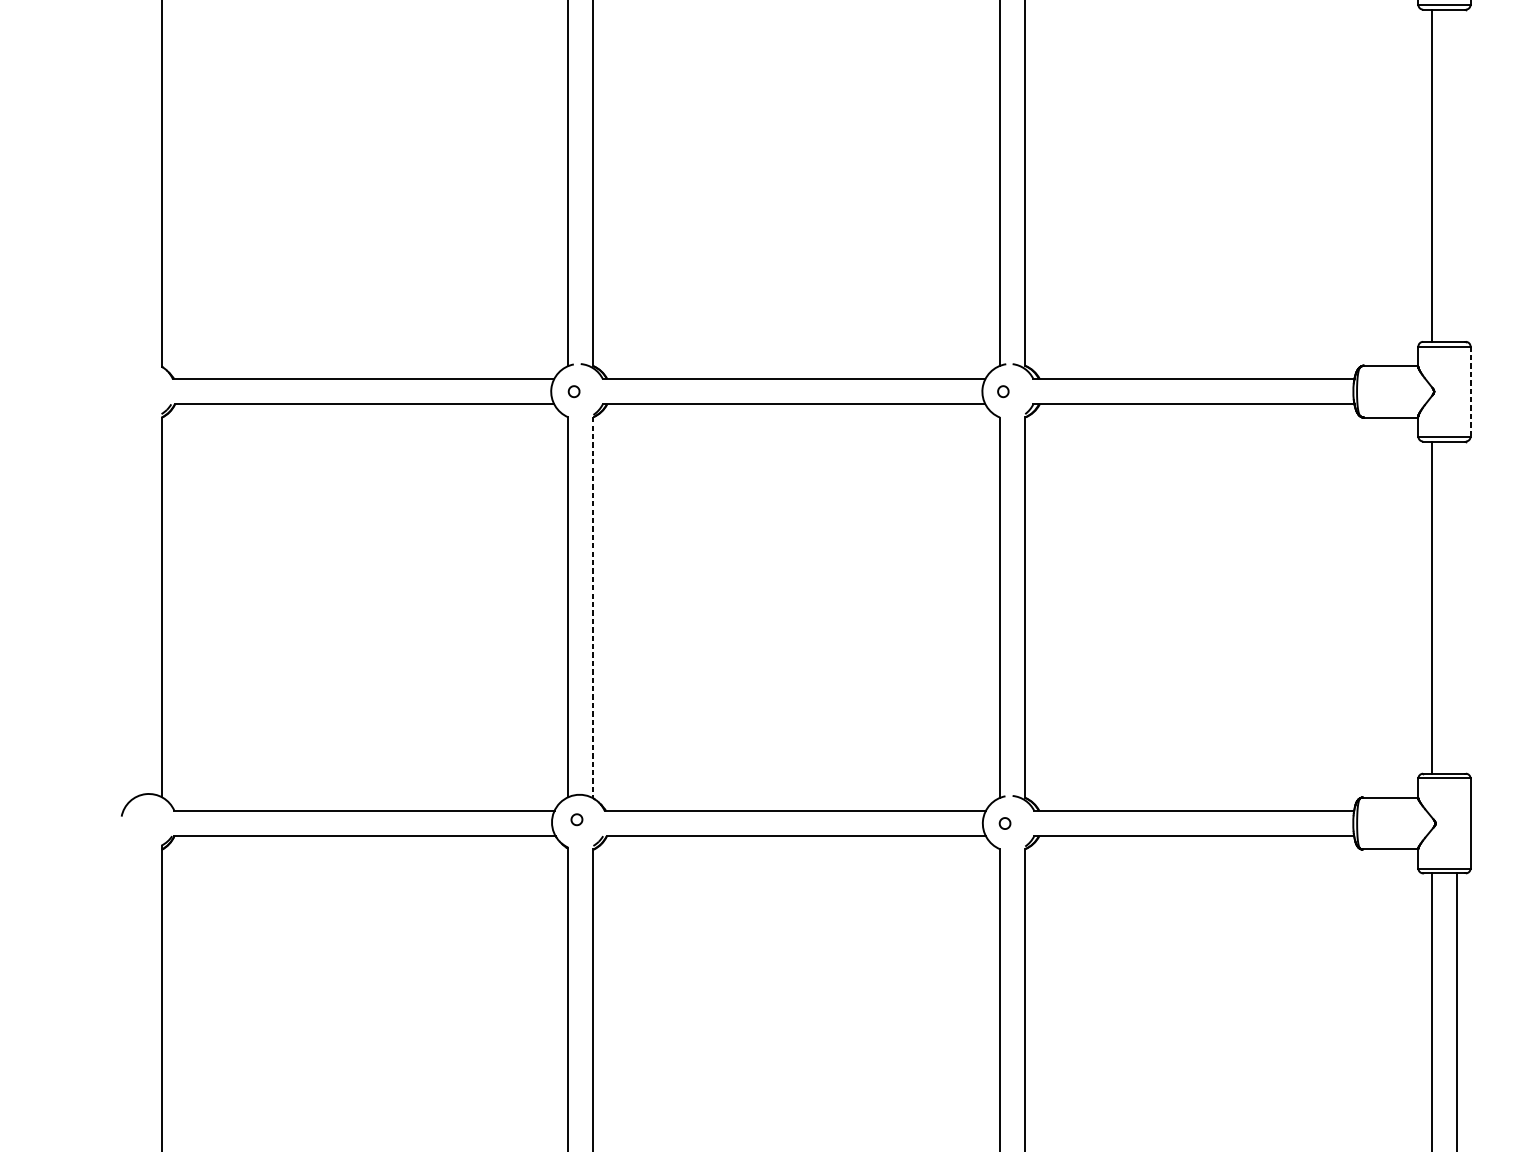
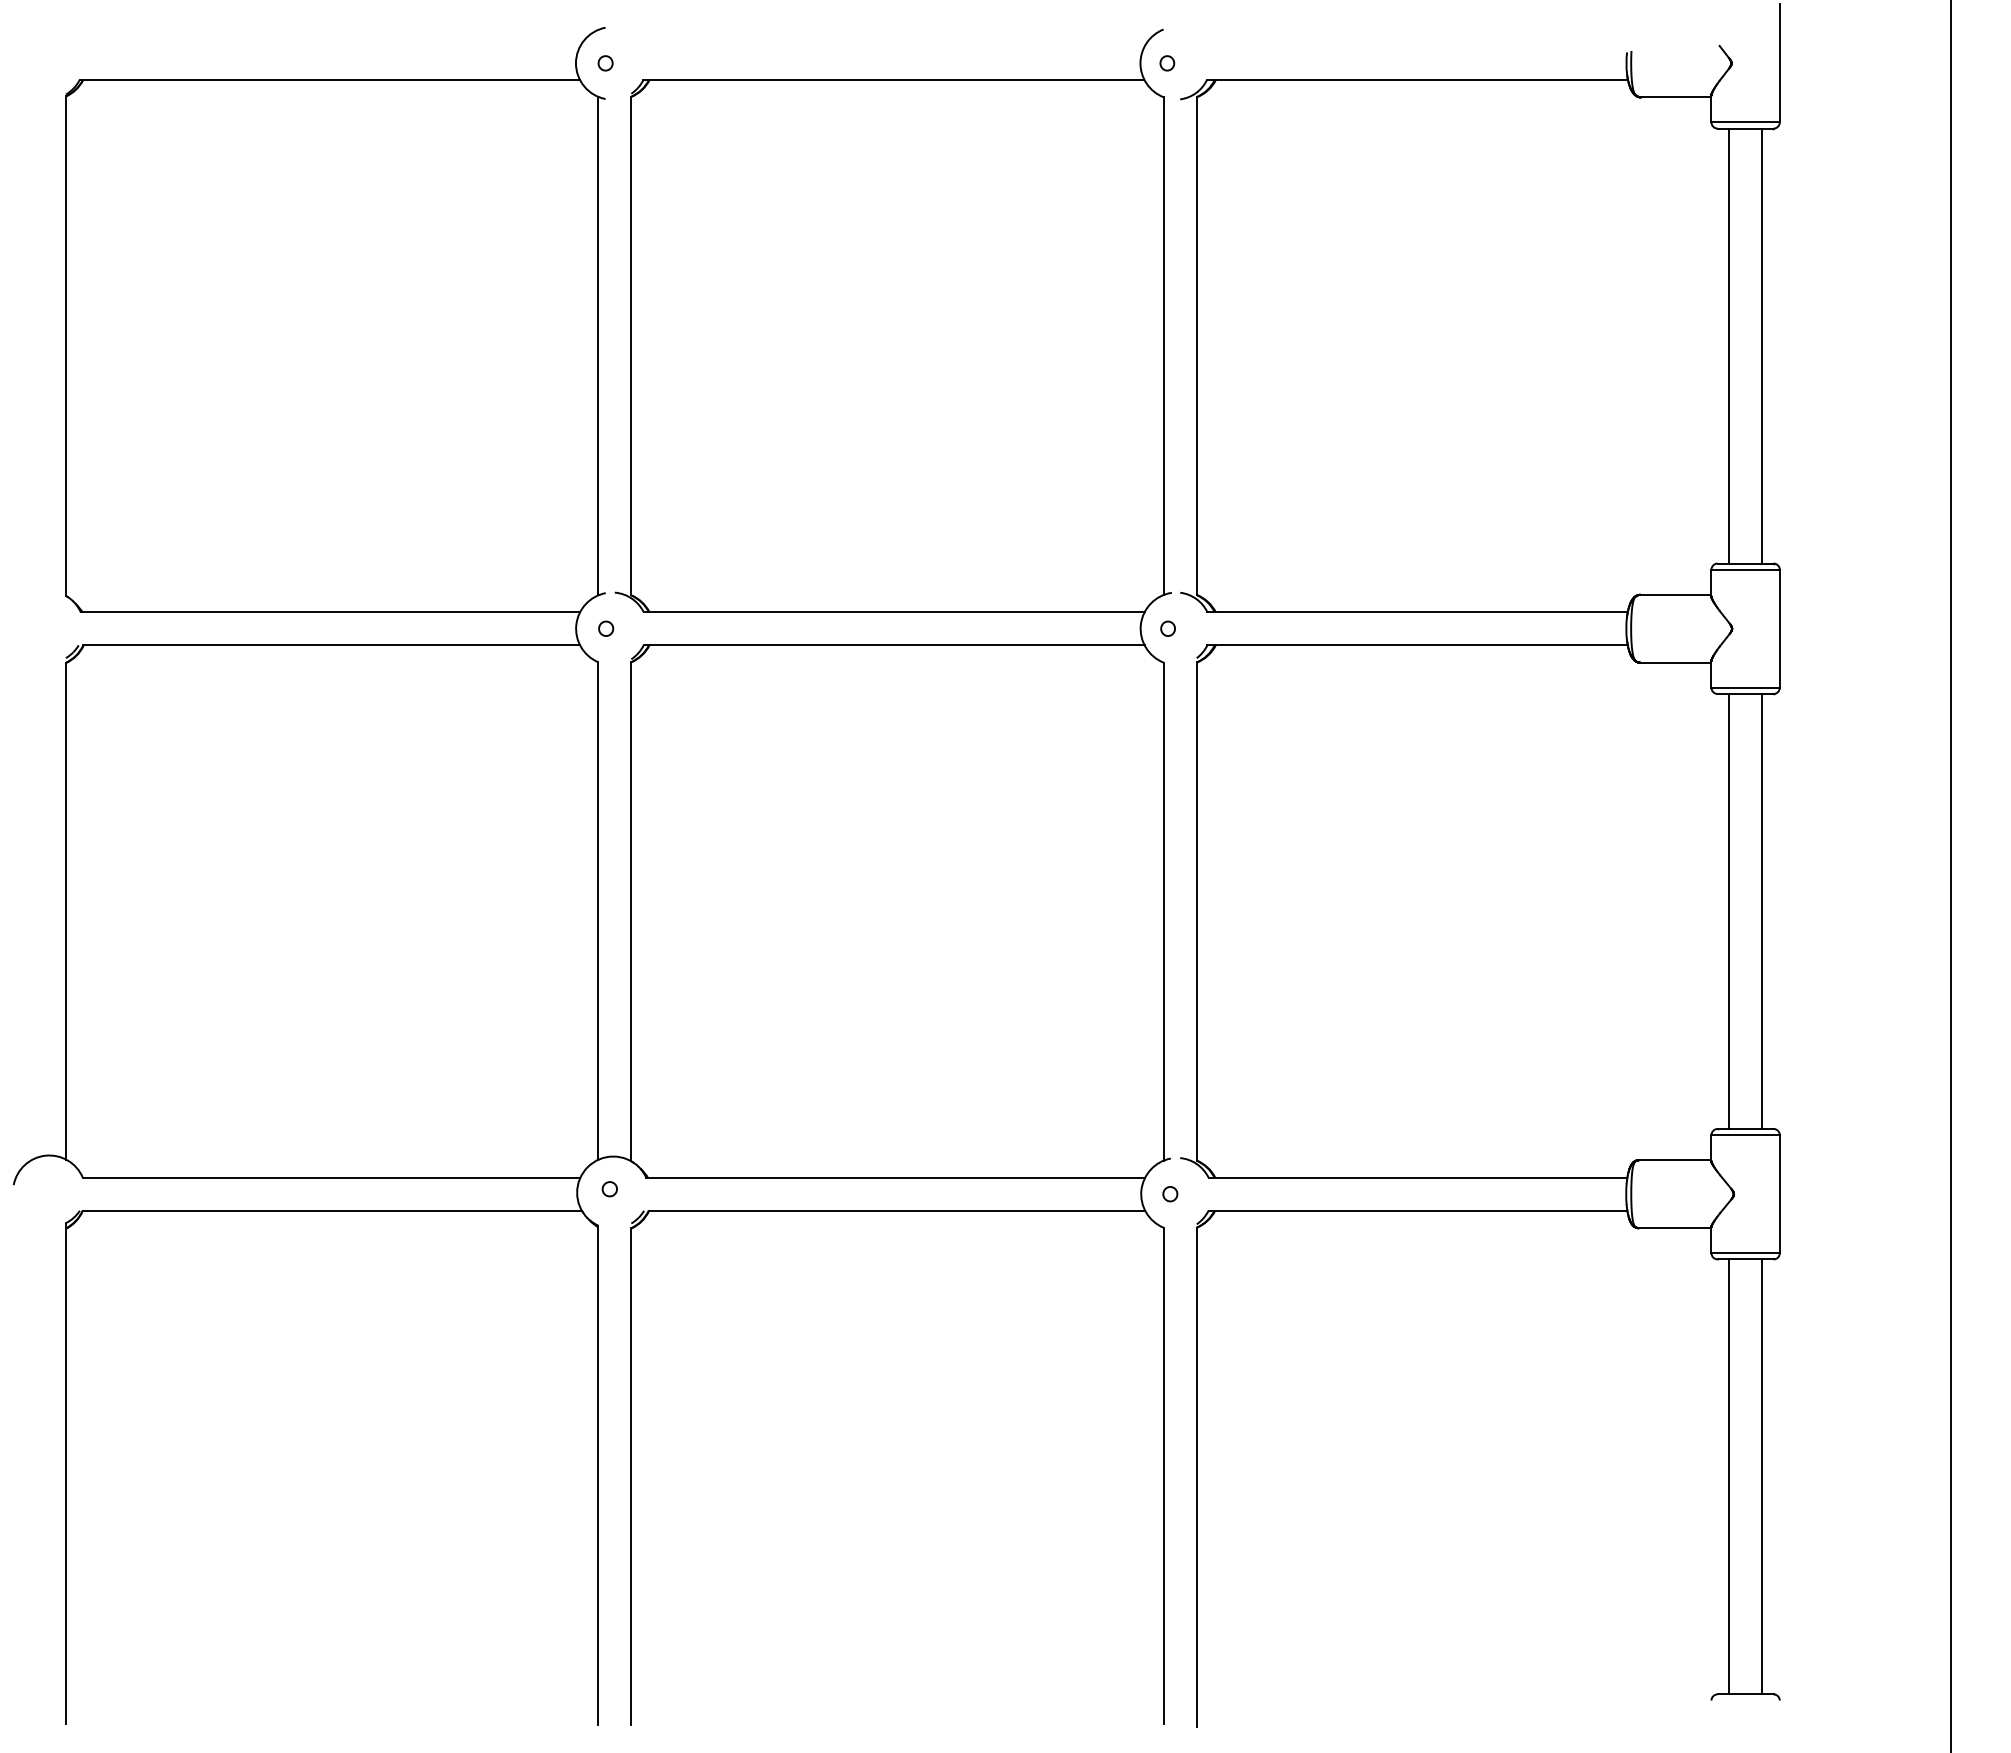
line: (1457, 175) -> (1762, 345), added
line: (1470, 392) -> (1779, 629), dashed -> solid
line: (593, 607) -> (631, 911), dashed -> solid
line: (1457, 607) -> (1762, 911), added

